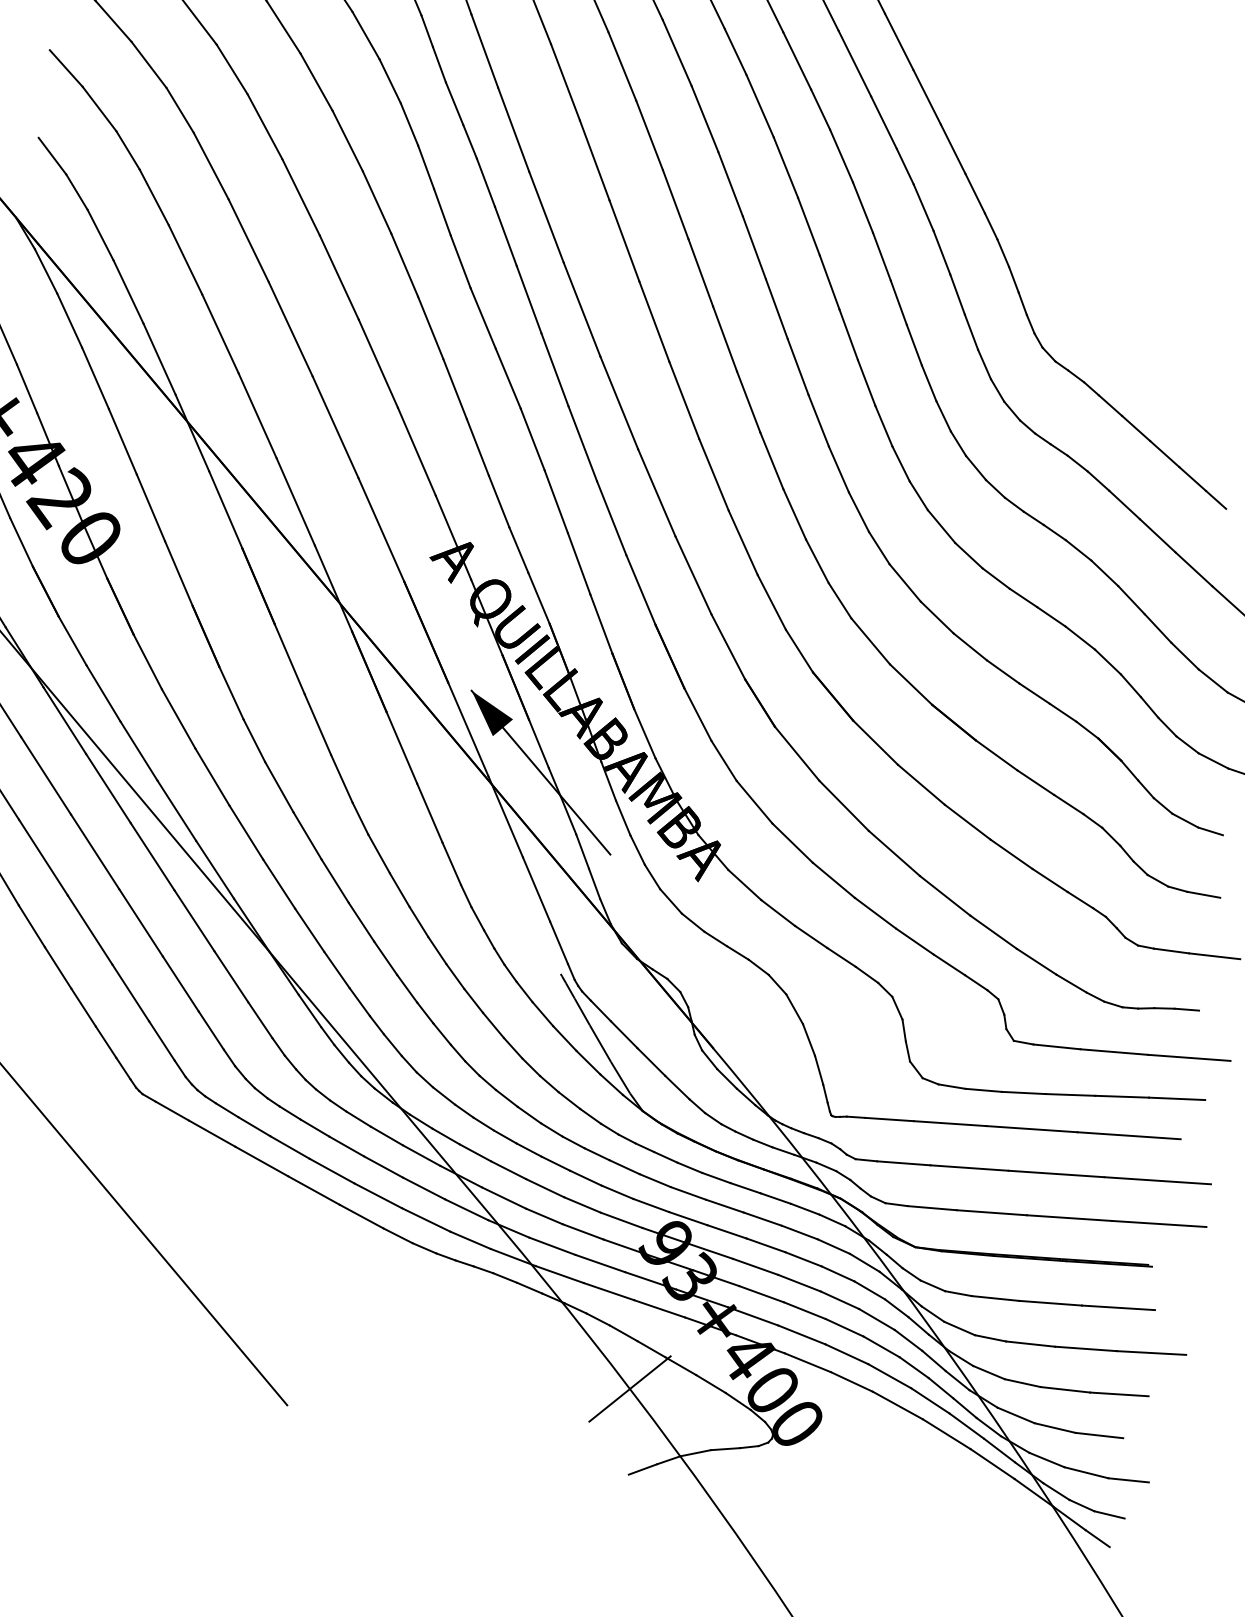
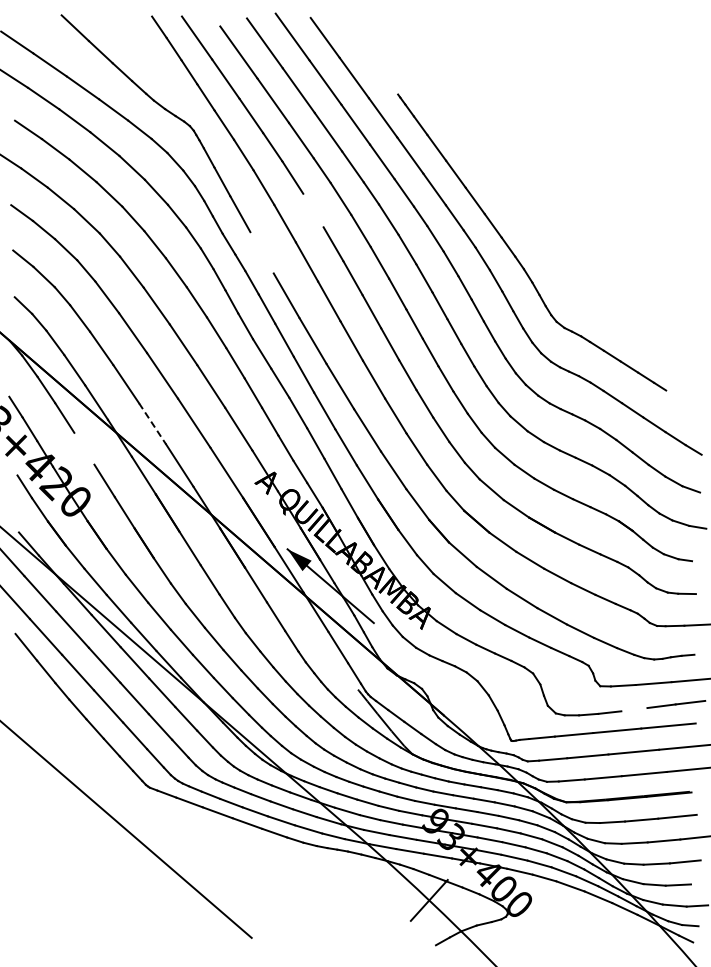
line: (622, 66) -> (313, 210), removed
line: (512, 128) -> (261, 252), removed
line: (257, 415) -> (152, 423), solid -> dashed
line: (123, 441) -> (84, 448), removed
line: (1070, 1094) -> (634, 709), removed

